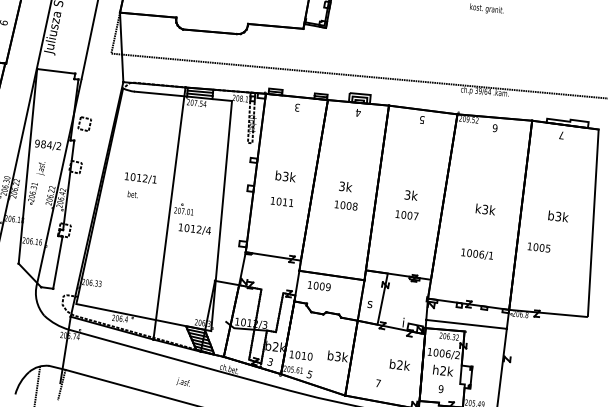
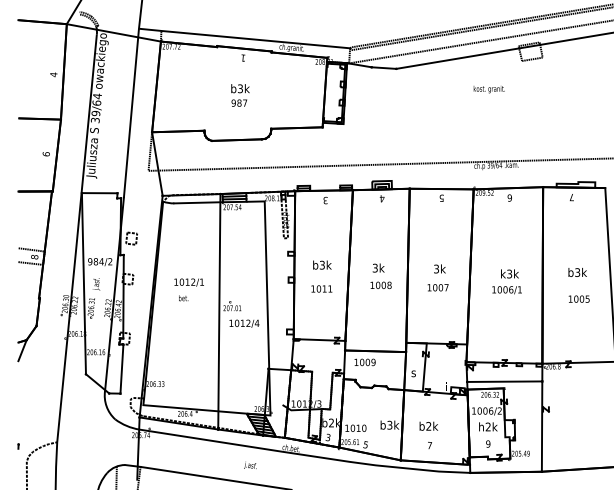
text: (538, 246) -> (578, 298), moved
text: (476, 254) -> (506, 290), moved
text: (399, 364) -> (428, 425), moved

